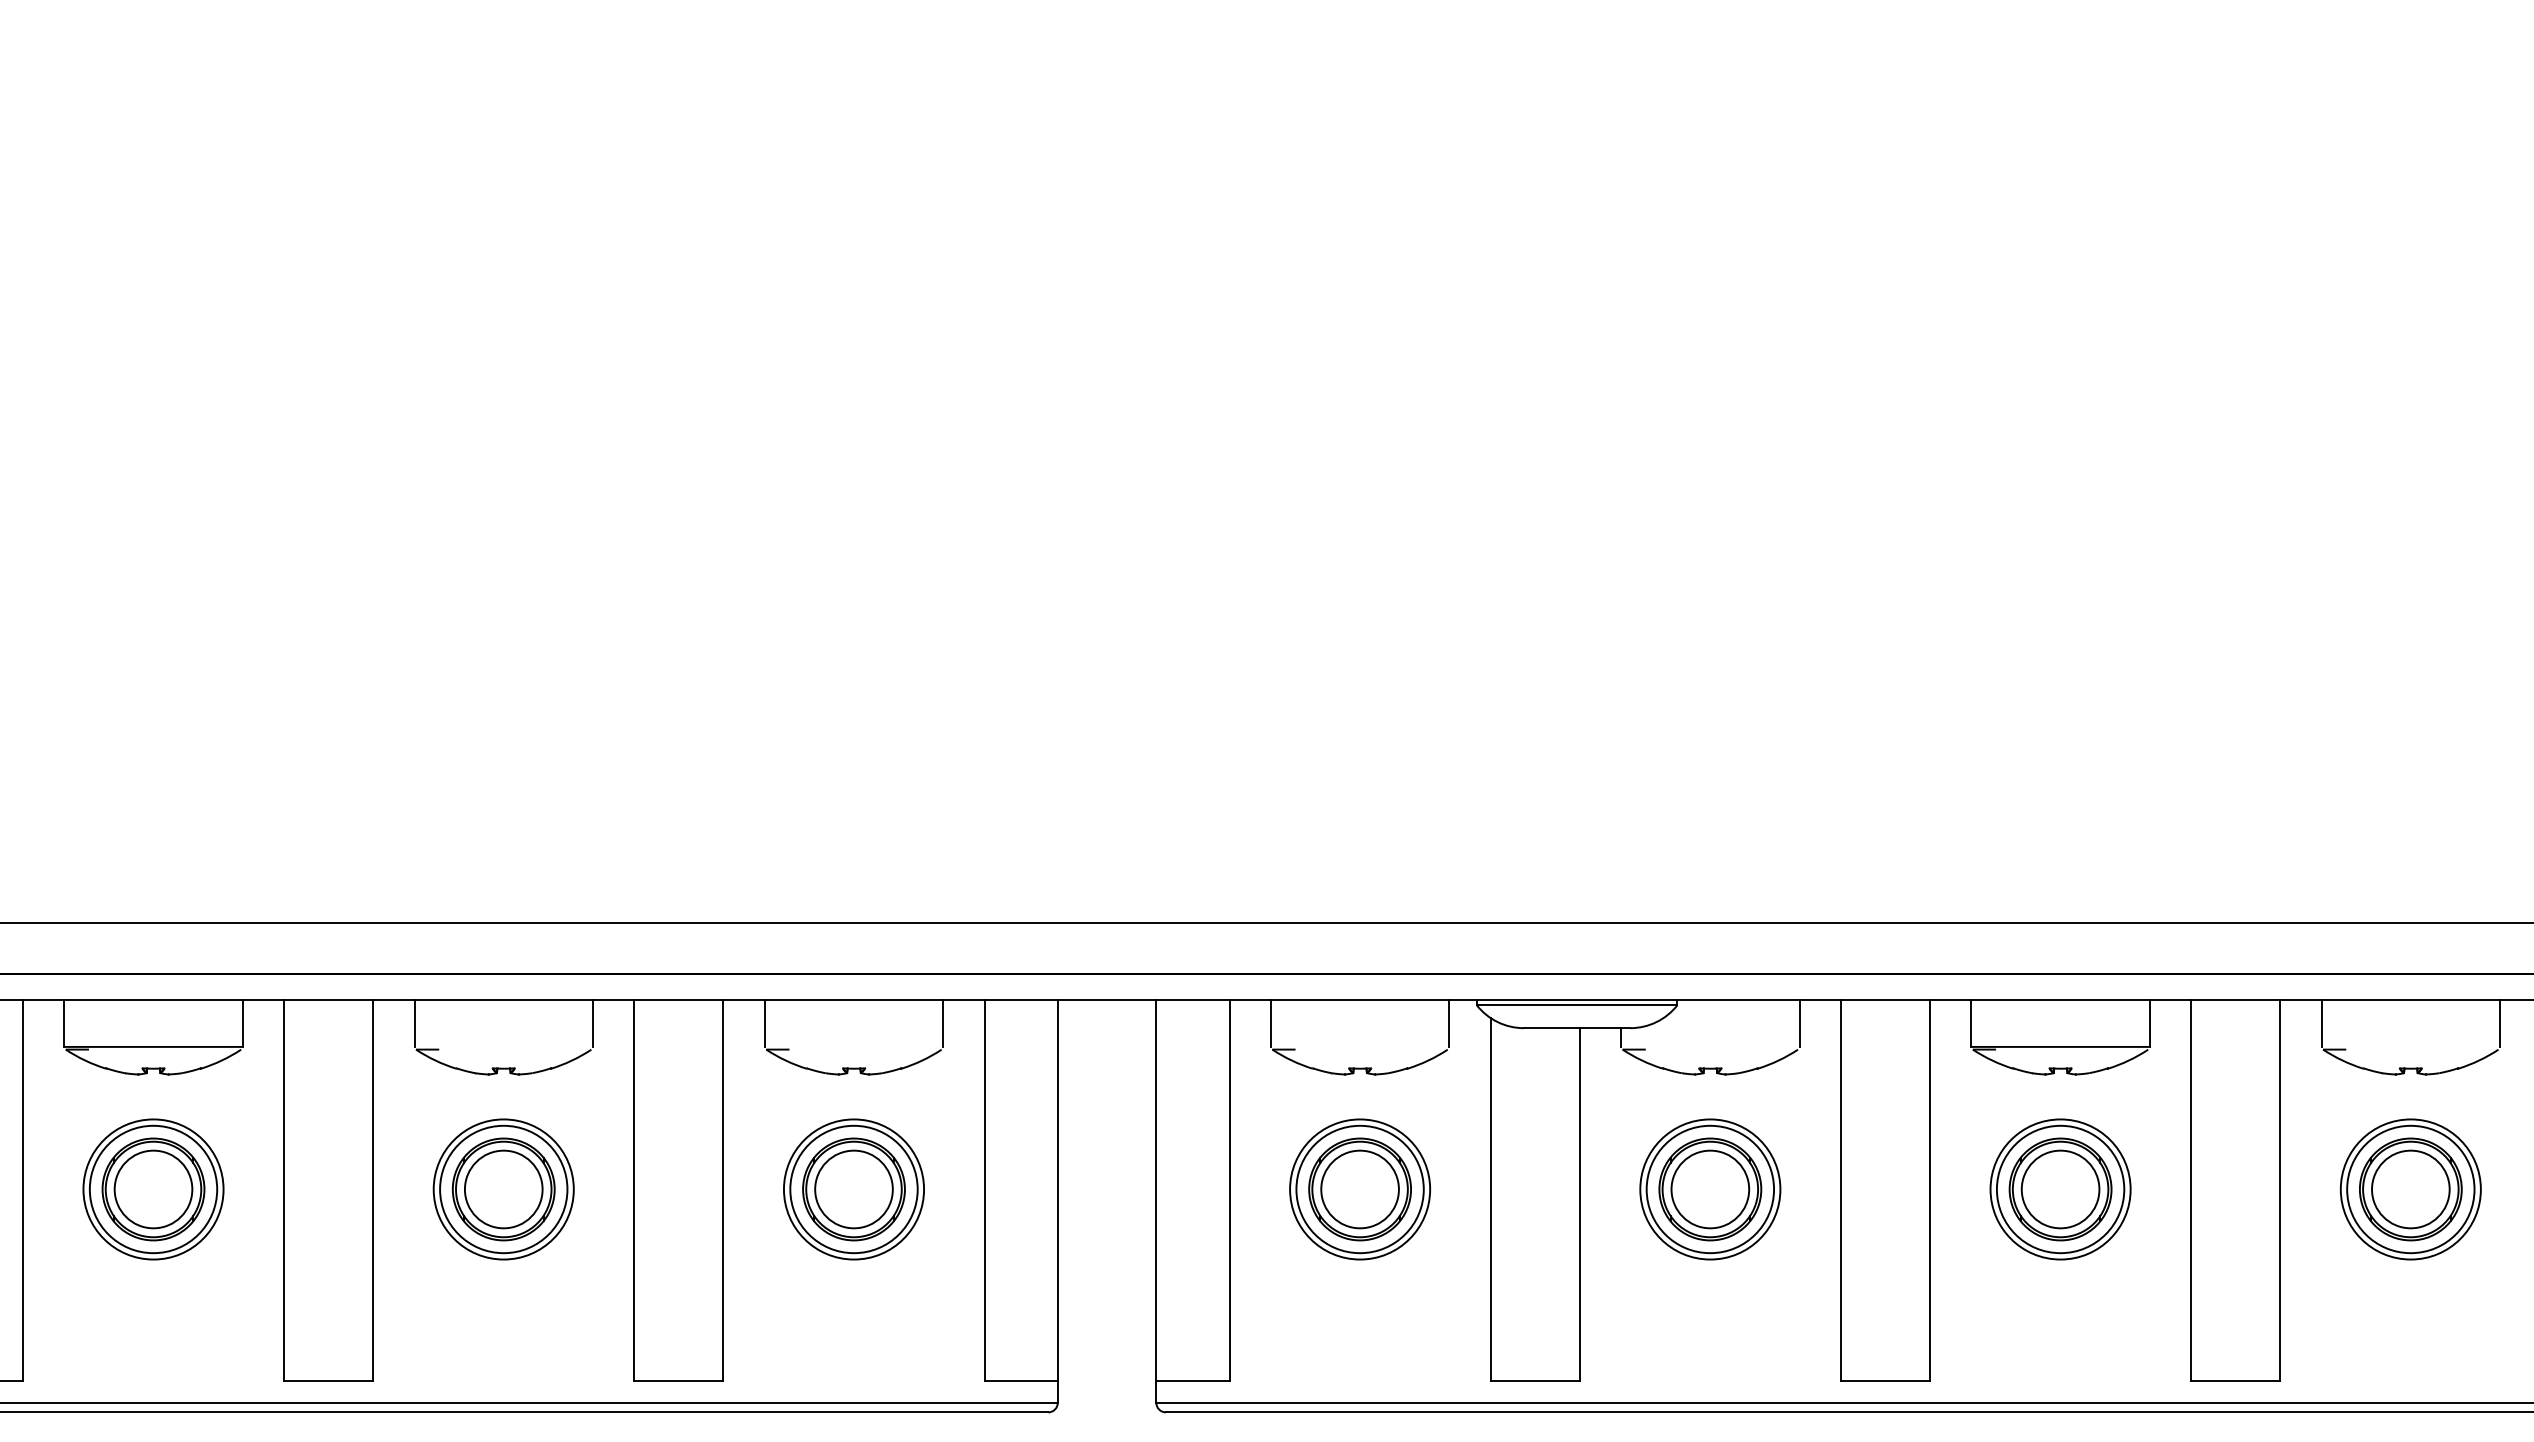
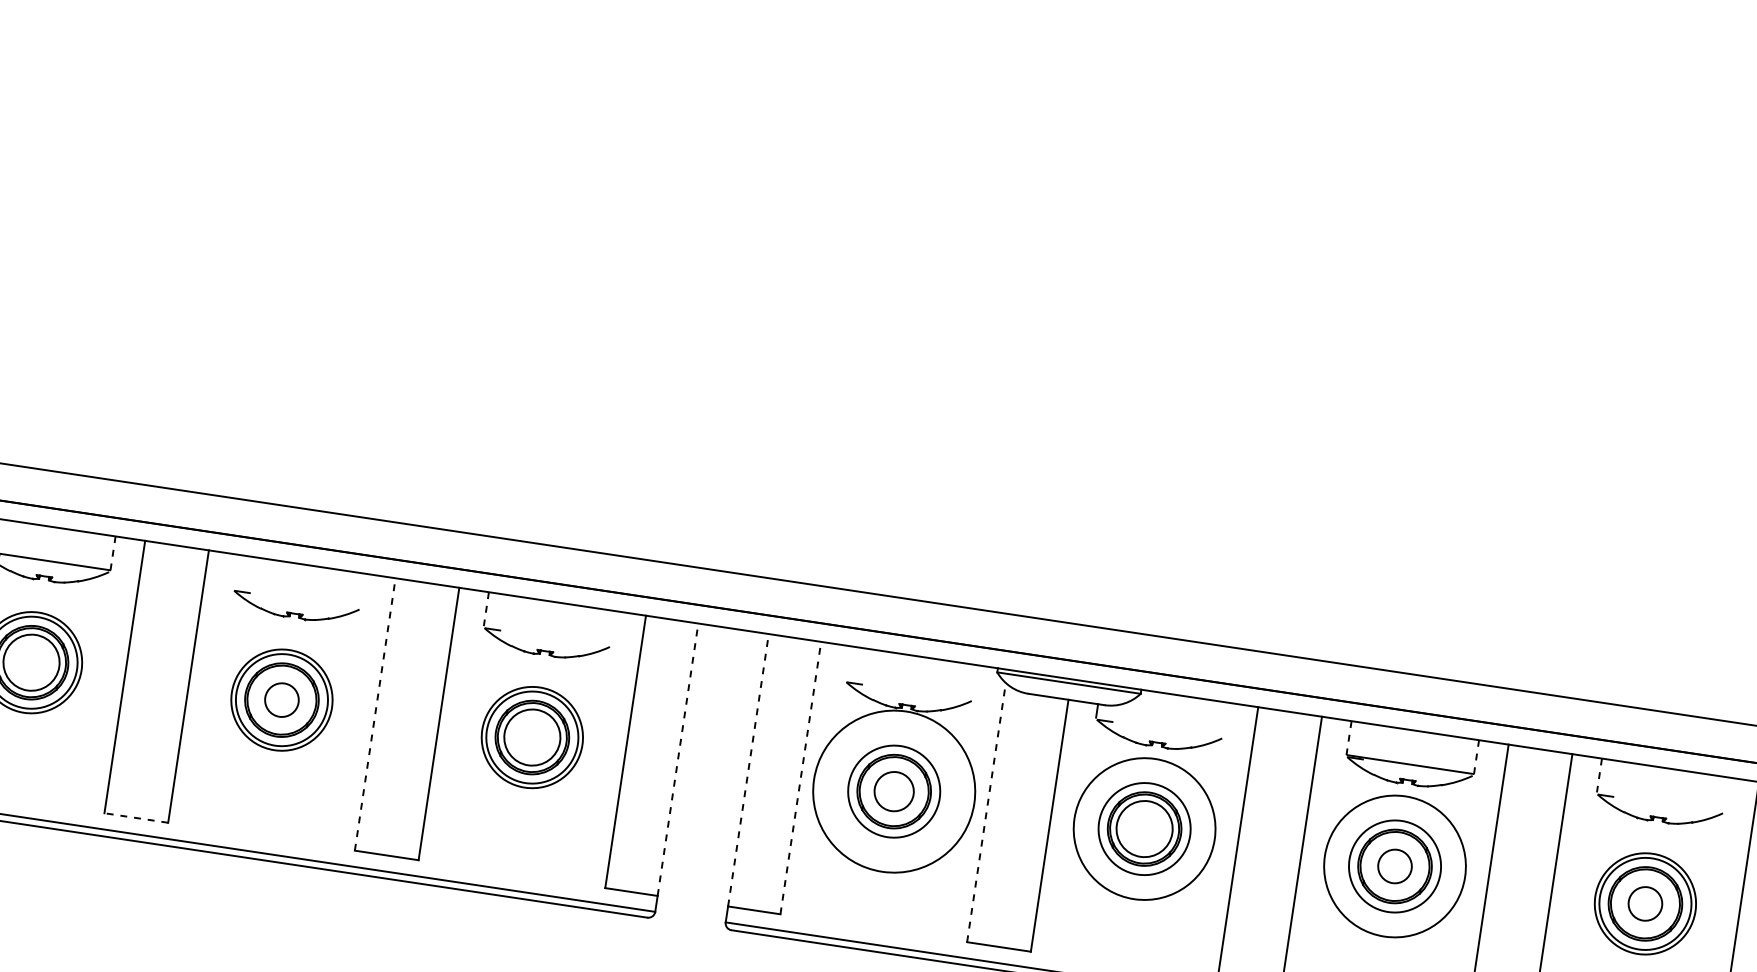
line: (414, 1022) -> (235, 571), removed
line: (592, 1022) -> (363, 590), removed
line: (943, 1022) -> (614, 627), removed
line: (1270, 1022) -> (847, 662), removed
line: (1449, 1022) -> (975, 681), removed
line: (1799, 1022) -> (1226, 719), removed
line: (2499, 1022) -> (1726, 794), removed
line: (242, 1023) -> (112, 553), solid -> dashed
line: (764, 1023) -> (486, 609), solid -> dashed
line: (1971, 1023) -> (1349, 738), solid -> dashed
line: (2149, 1023) -> (1476, 757), solid -> dashed
line: (2321, 1023) -> (1599, 775), solid -> dashed
circle: (503, 1189) -> (281, 700), size x0.6
circle: (1359, 1189) -> (893, 791), size x0.7
circle: (1360, 1189) -> (894, 791), size x1.6
circle: (1710, 1189) -> (1144, 829), size x1.4
circle: (2060, 1189) -> (1394, 866), size x0.6
circle: (2060, 1189) -> (1394, 866), size x1.4
circle: (2410, 1189) -> (1645, 903), size x0.6
line: (634, 1190) -> (375, 714), solid -> dashed
line: (1057, 1190) -> (677, 760), solid -> dashed
line: (1156, 1190) -> (748, 770), solid -> dashed
line: (1229, 1190) -> (800, 778), solid -> dashed
line: (1490, 1198) -> (986, 812), solid -> dashed
line: (328, 1380) -> (136, 817), solid -> dashed

